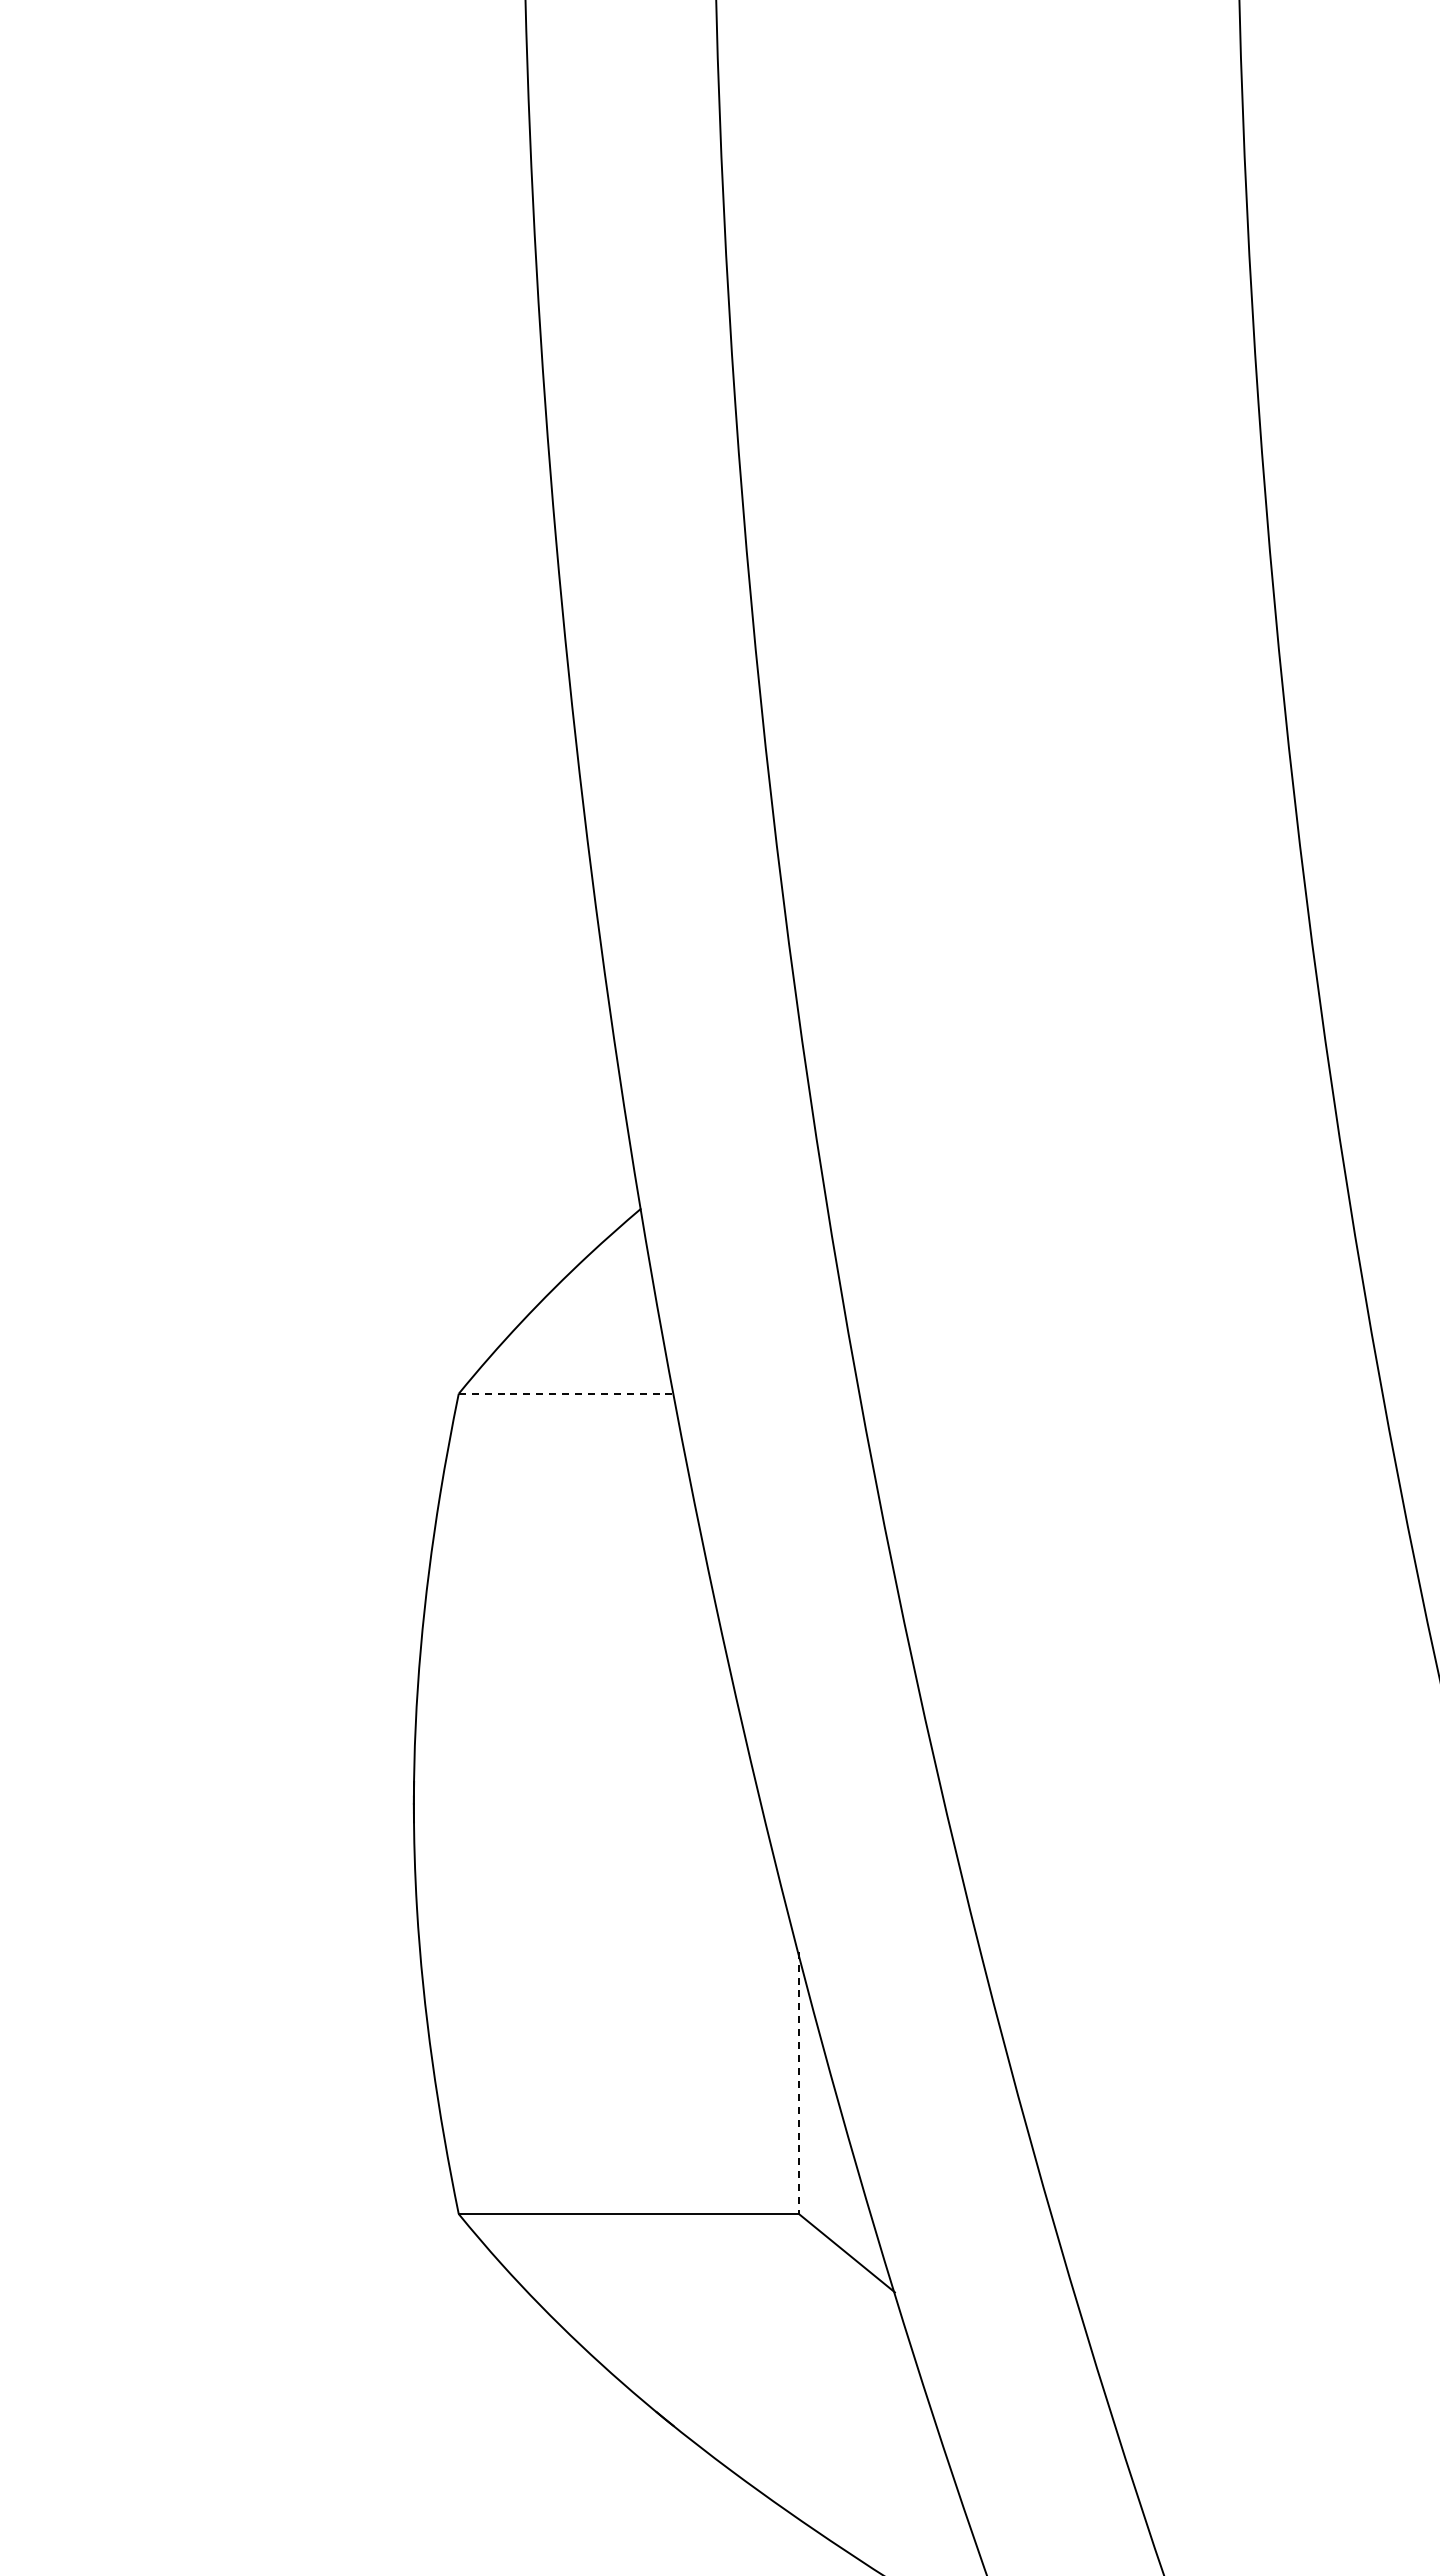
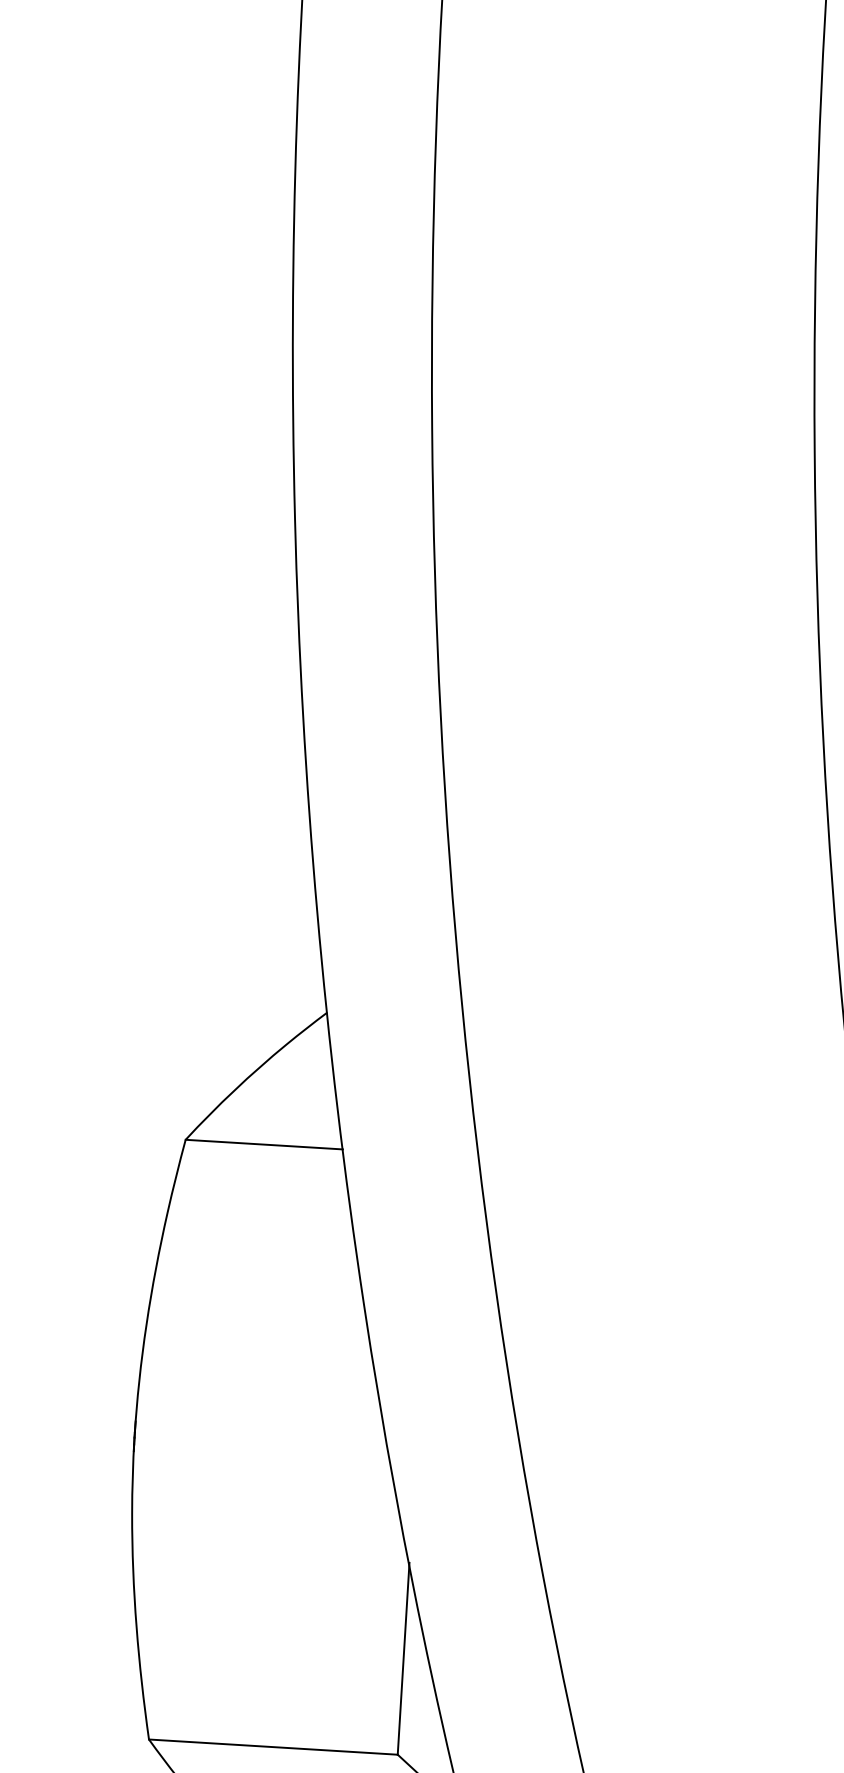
line: (566, 1393) -> (264, 1144), dashed -> solid
line: (798, 2083) -> (403, 1659), dashed -> solid

